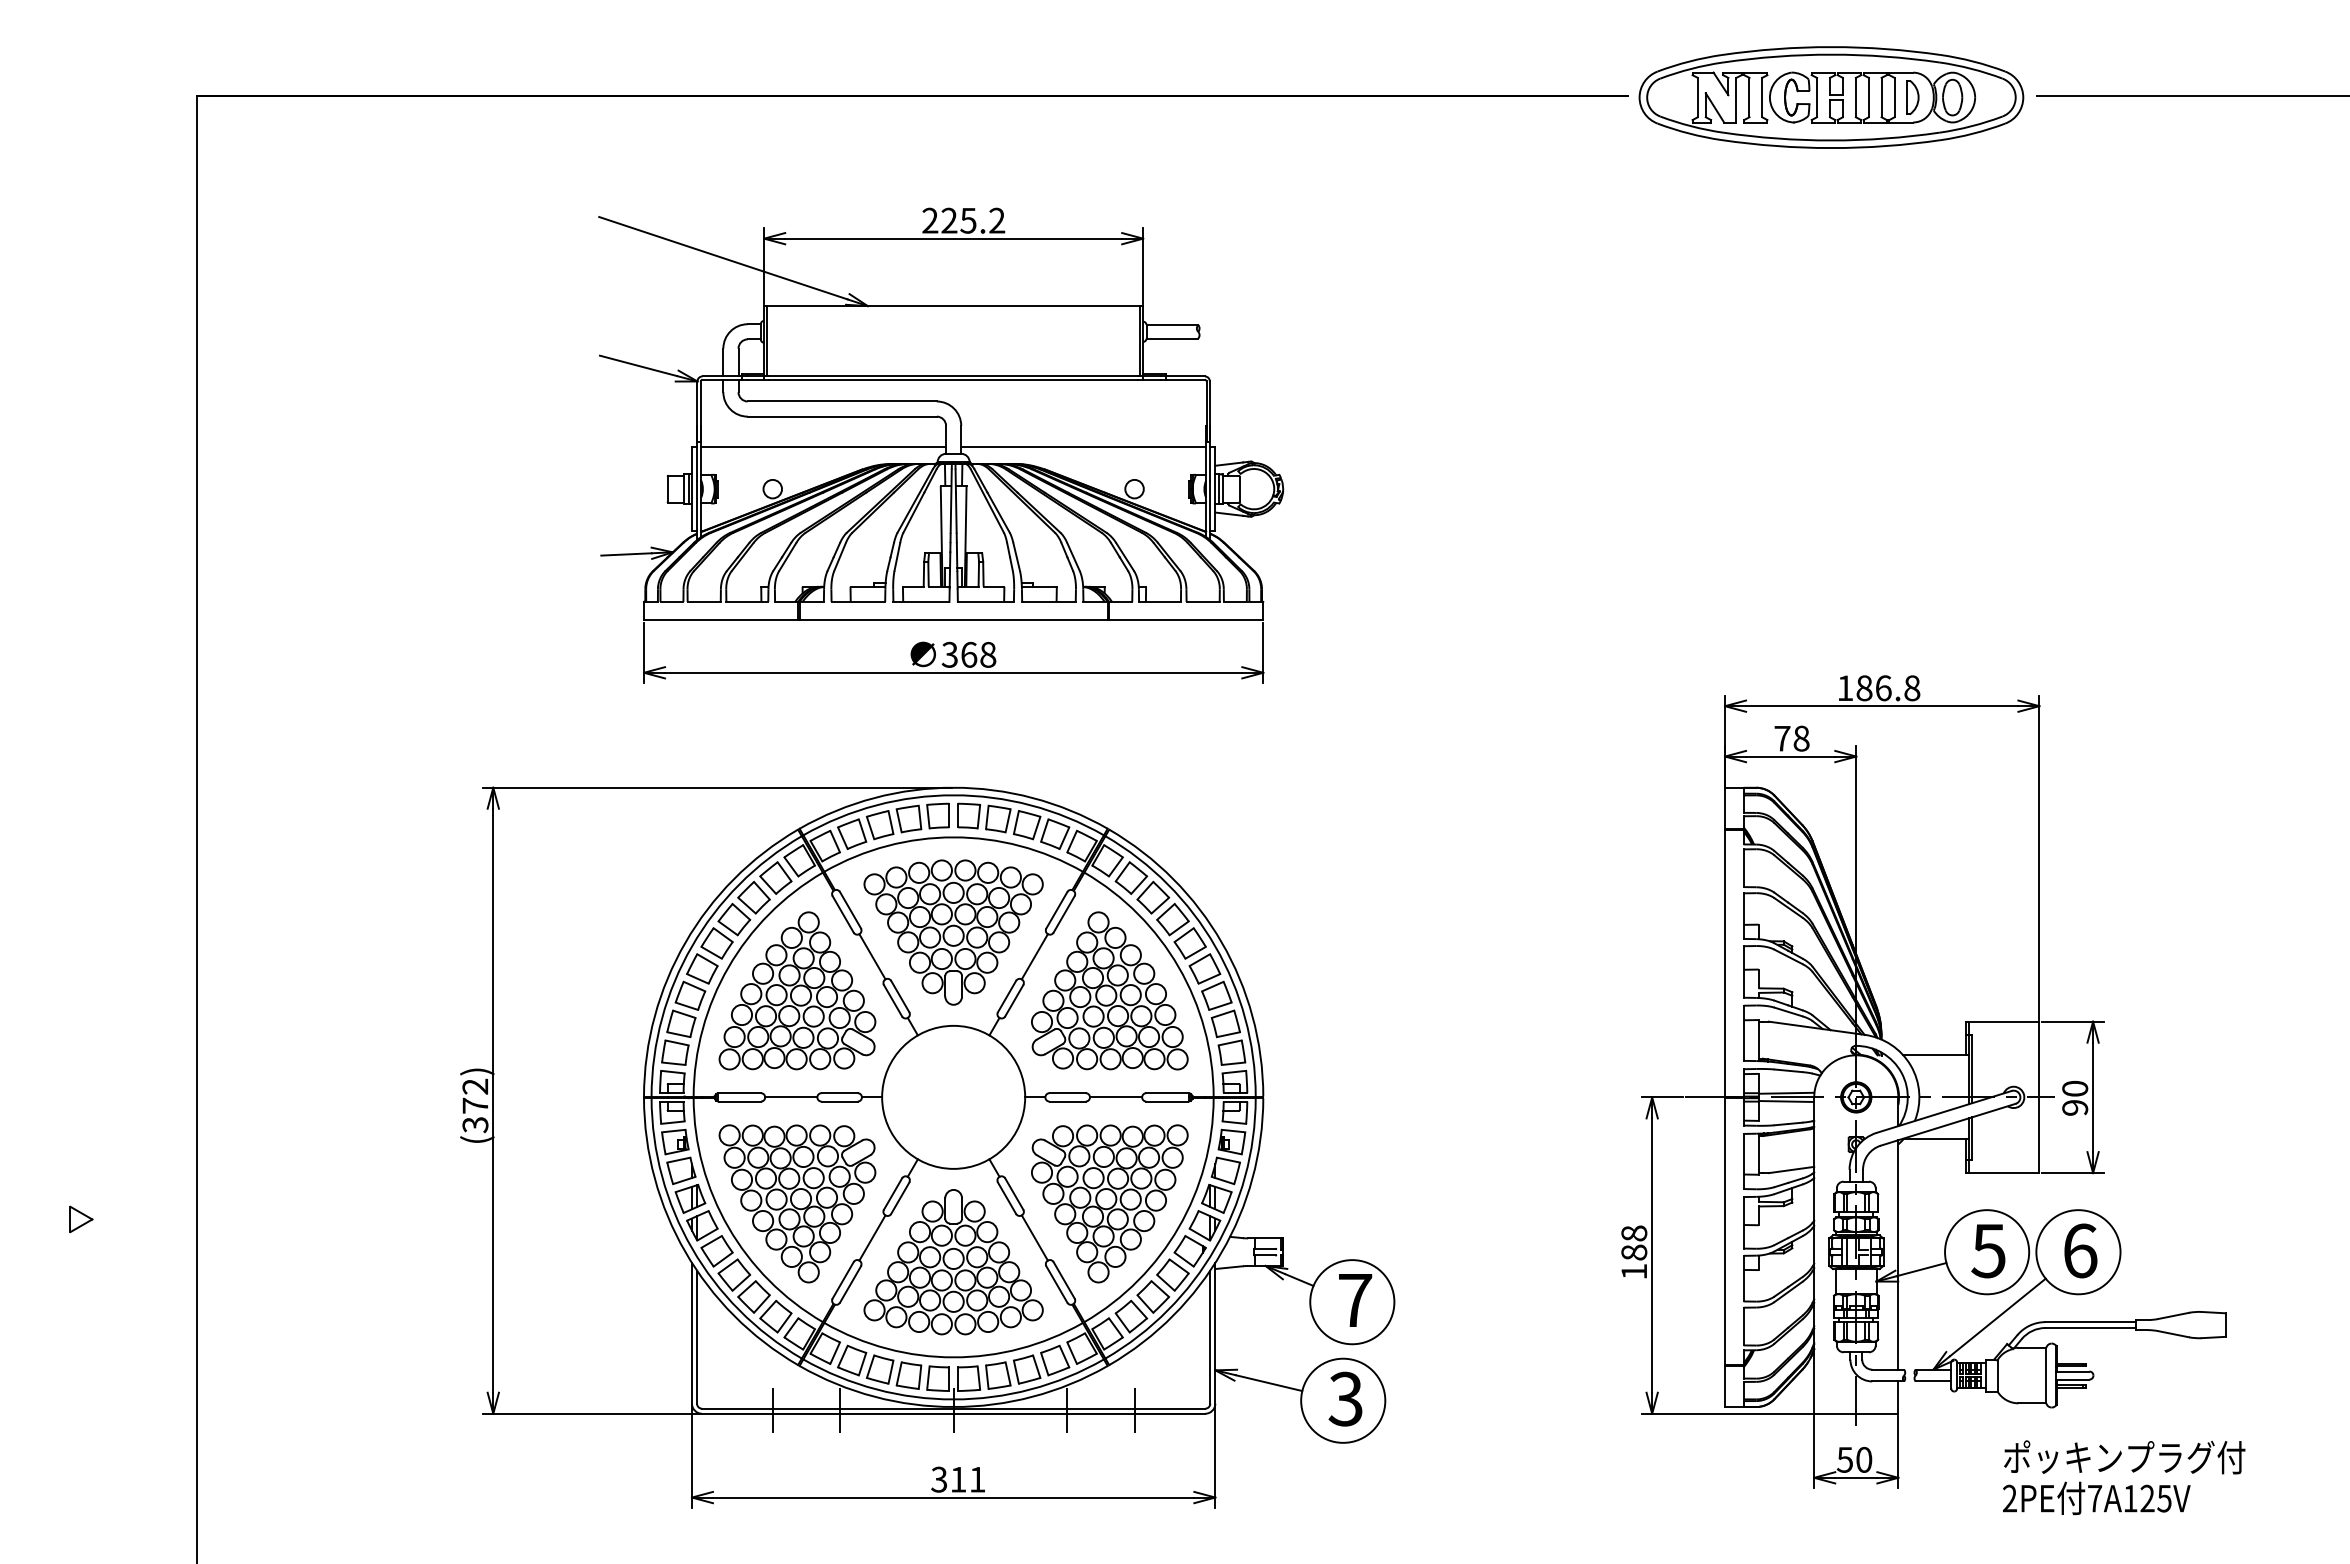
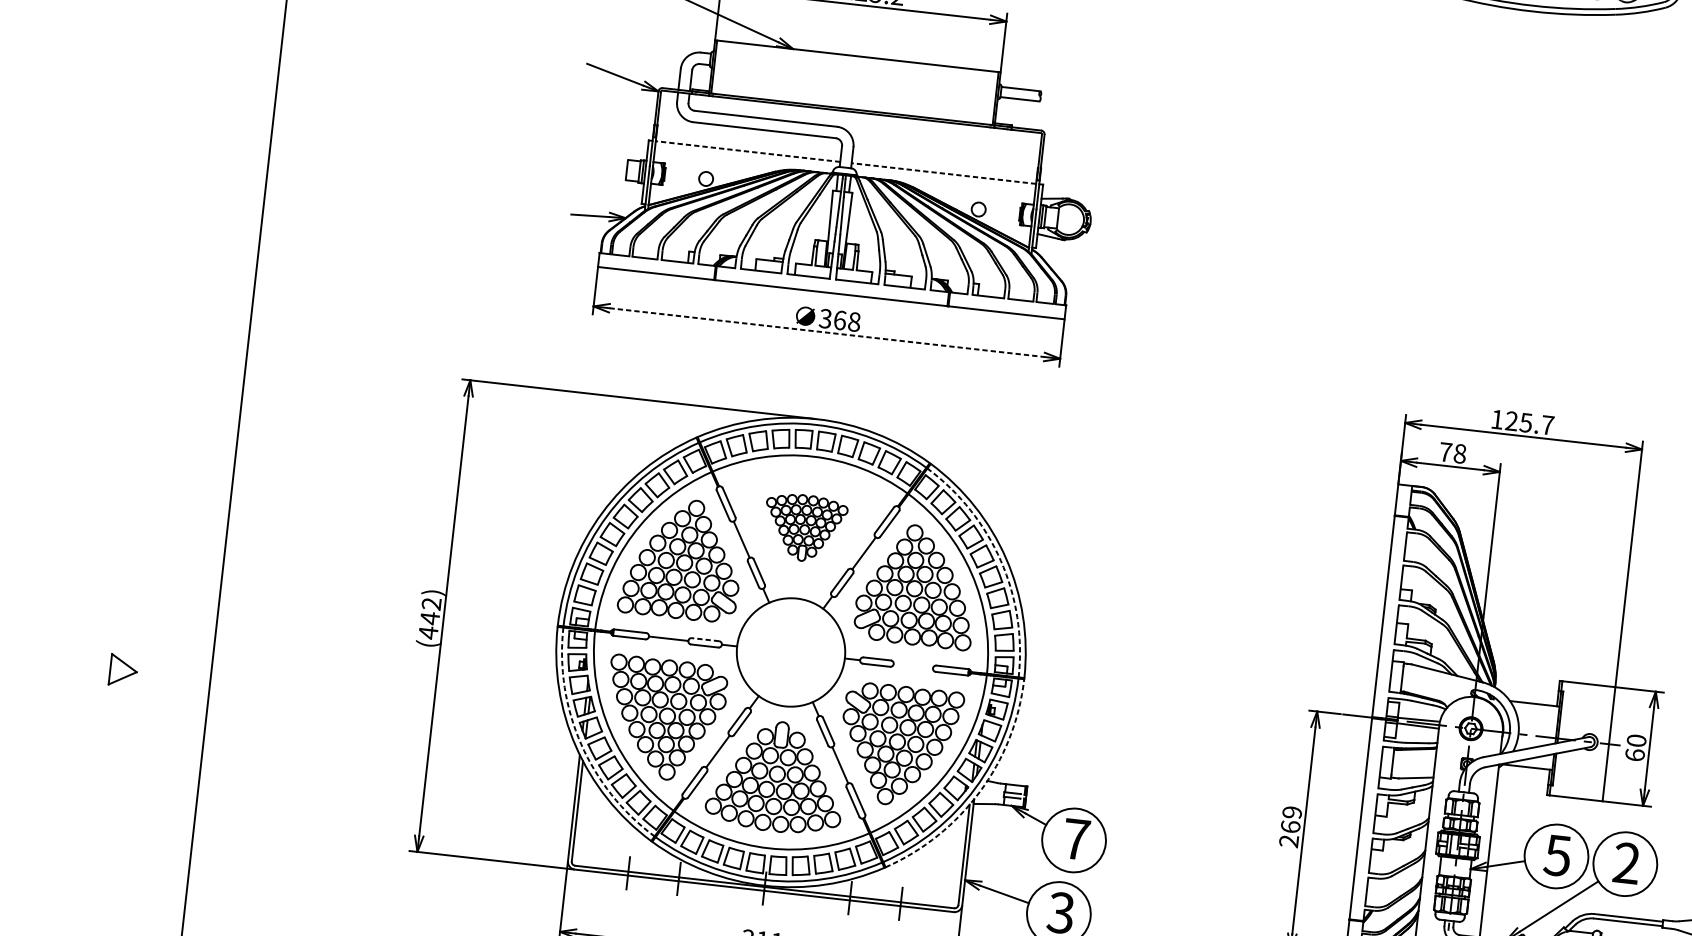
line: (823, 447) -> (747, 151), solid -> dashed
line: (1083, 447) -> (943, 173), solid -> dashed
line: (953, 672) -> (826, 332), solid -> dashed
text: (1888, 688) -> (1529, 423), 186.8 -> 125.7
part: (953, 932) -> (804, 528), size x0.6
arc: (1215, 946) -> (1001, 560), solid -> dashed
line: (839, 1093) -> (705, 639), solid -> dashed
line: (1115, 1097) -> (912, 666), removed
text: (2075, 1107) -> (1635, 754), 90 -> 60
text: (475, 1115) -> (429, 625), (372) -> (442)
part: (81, 1219) -> (123, 670), size x1.6
arc: (692, 1248) -> (581, 744), solid -> dashed
text: (2080, 1250) -> (1627, 863), 6 -> 2
arc: (1221, 1252) -> (979, 791), solid -> dashed
text: (1634, 1252) -> (1290, 826), 188 -> 269

